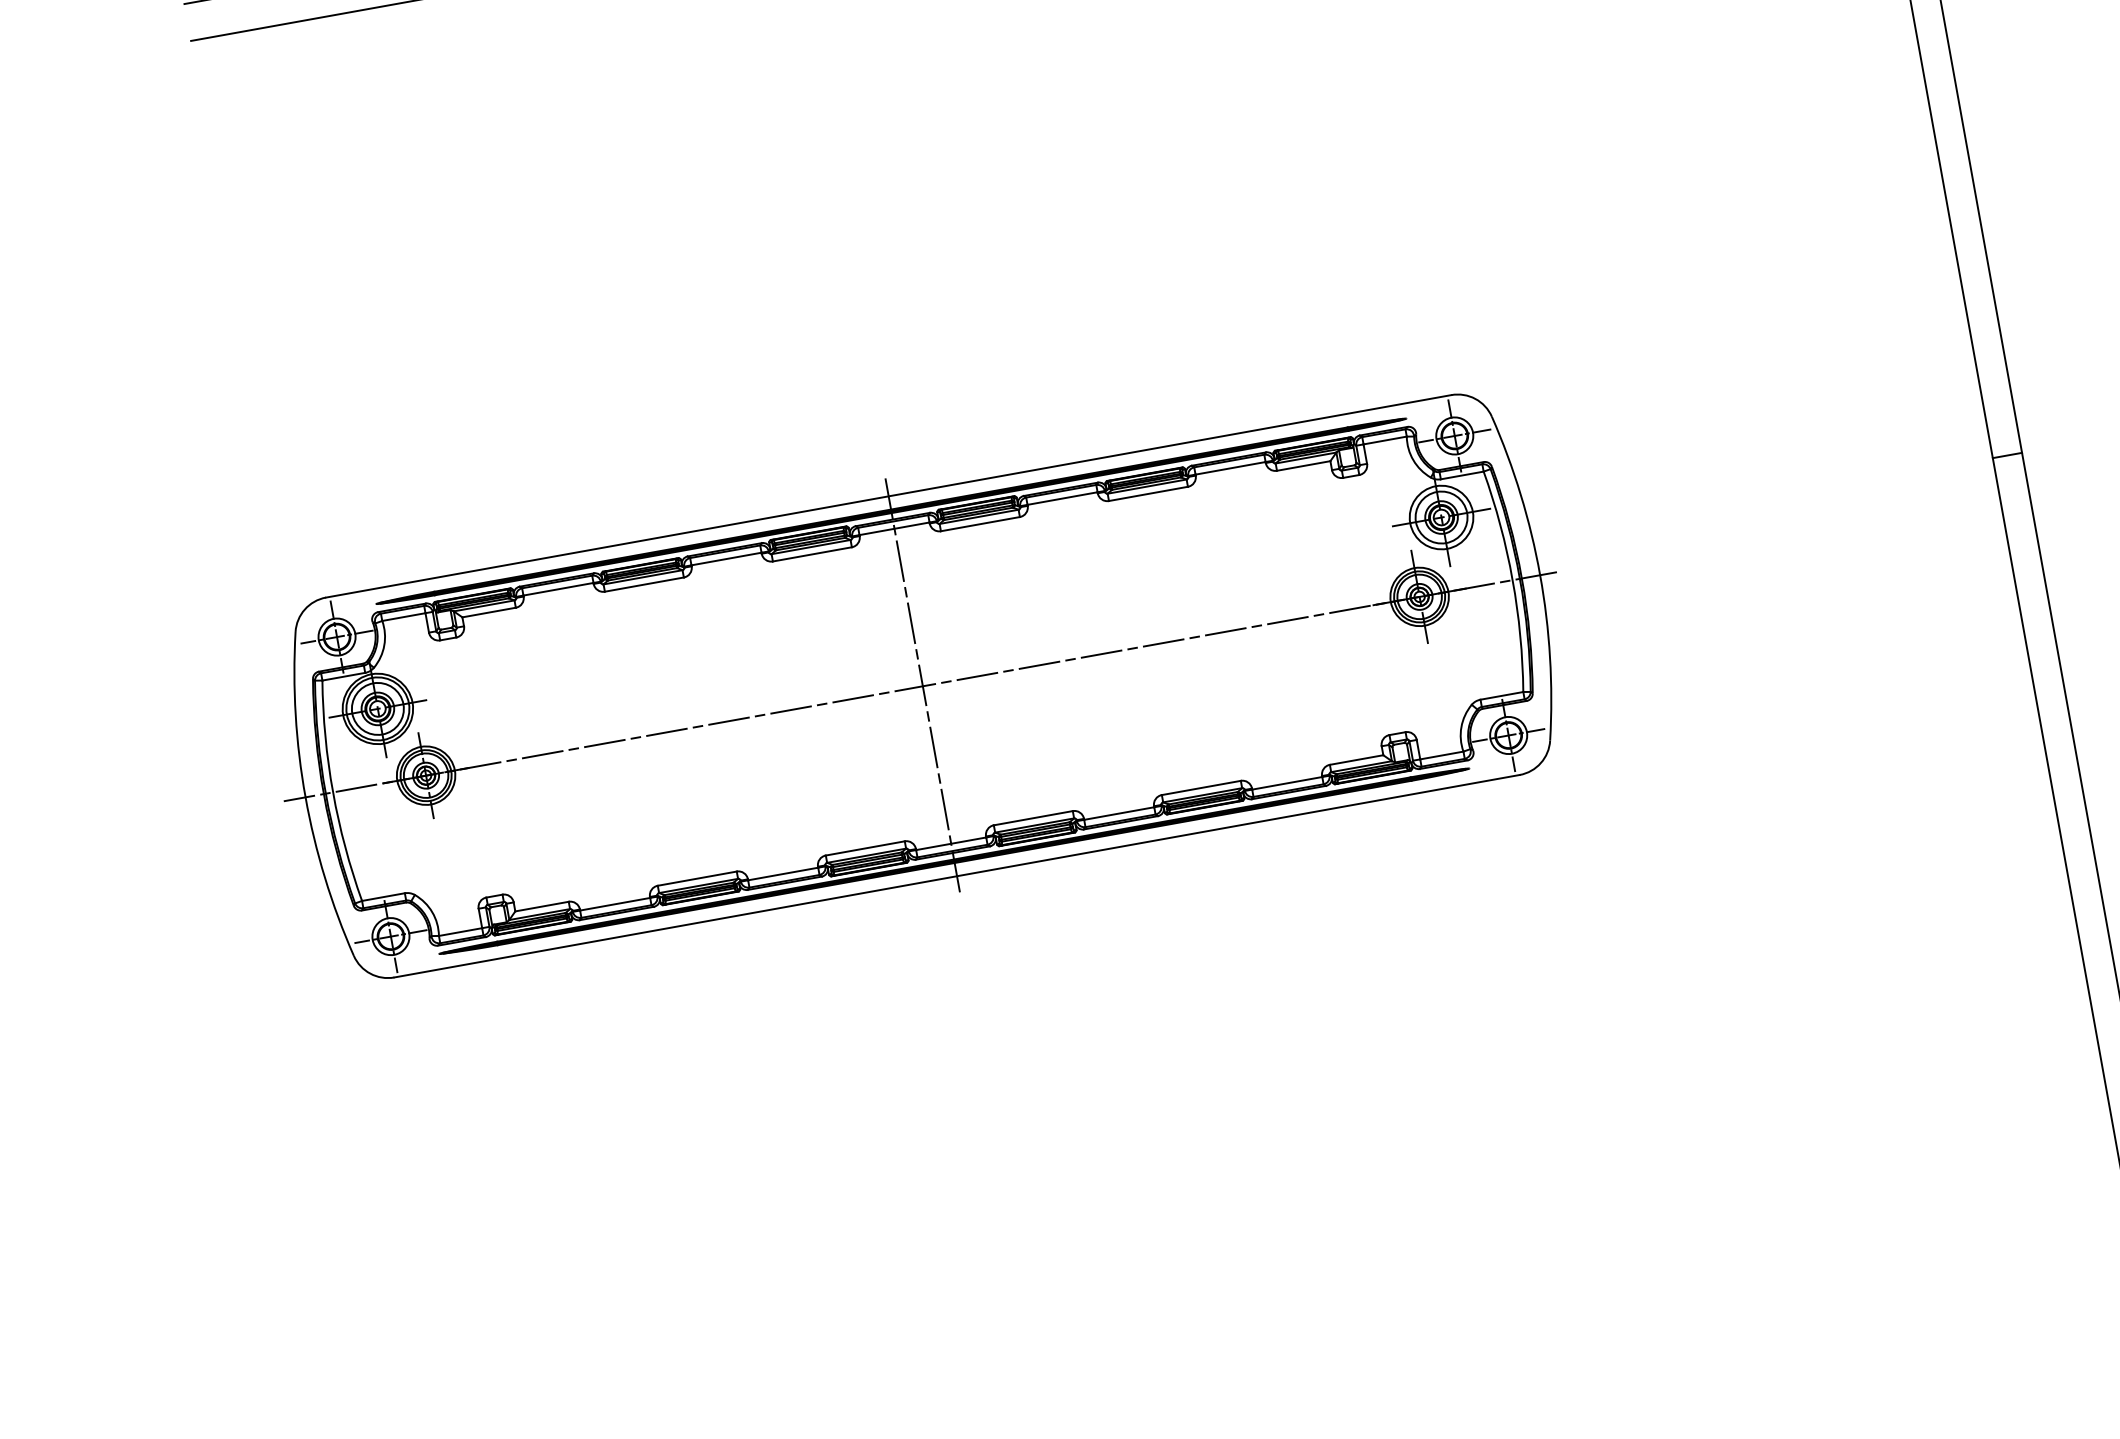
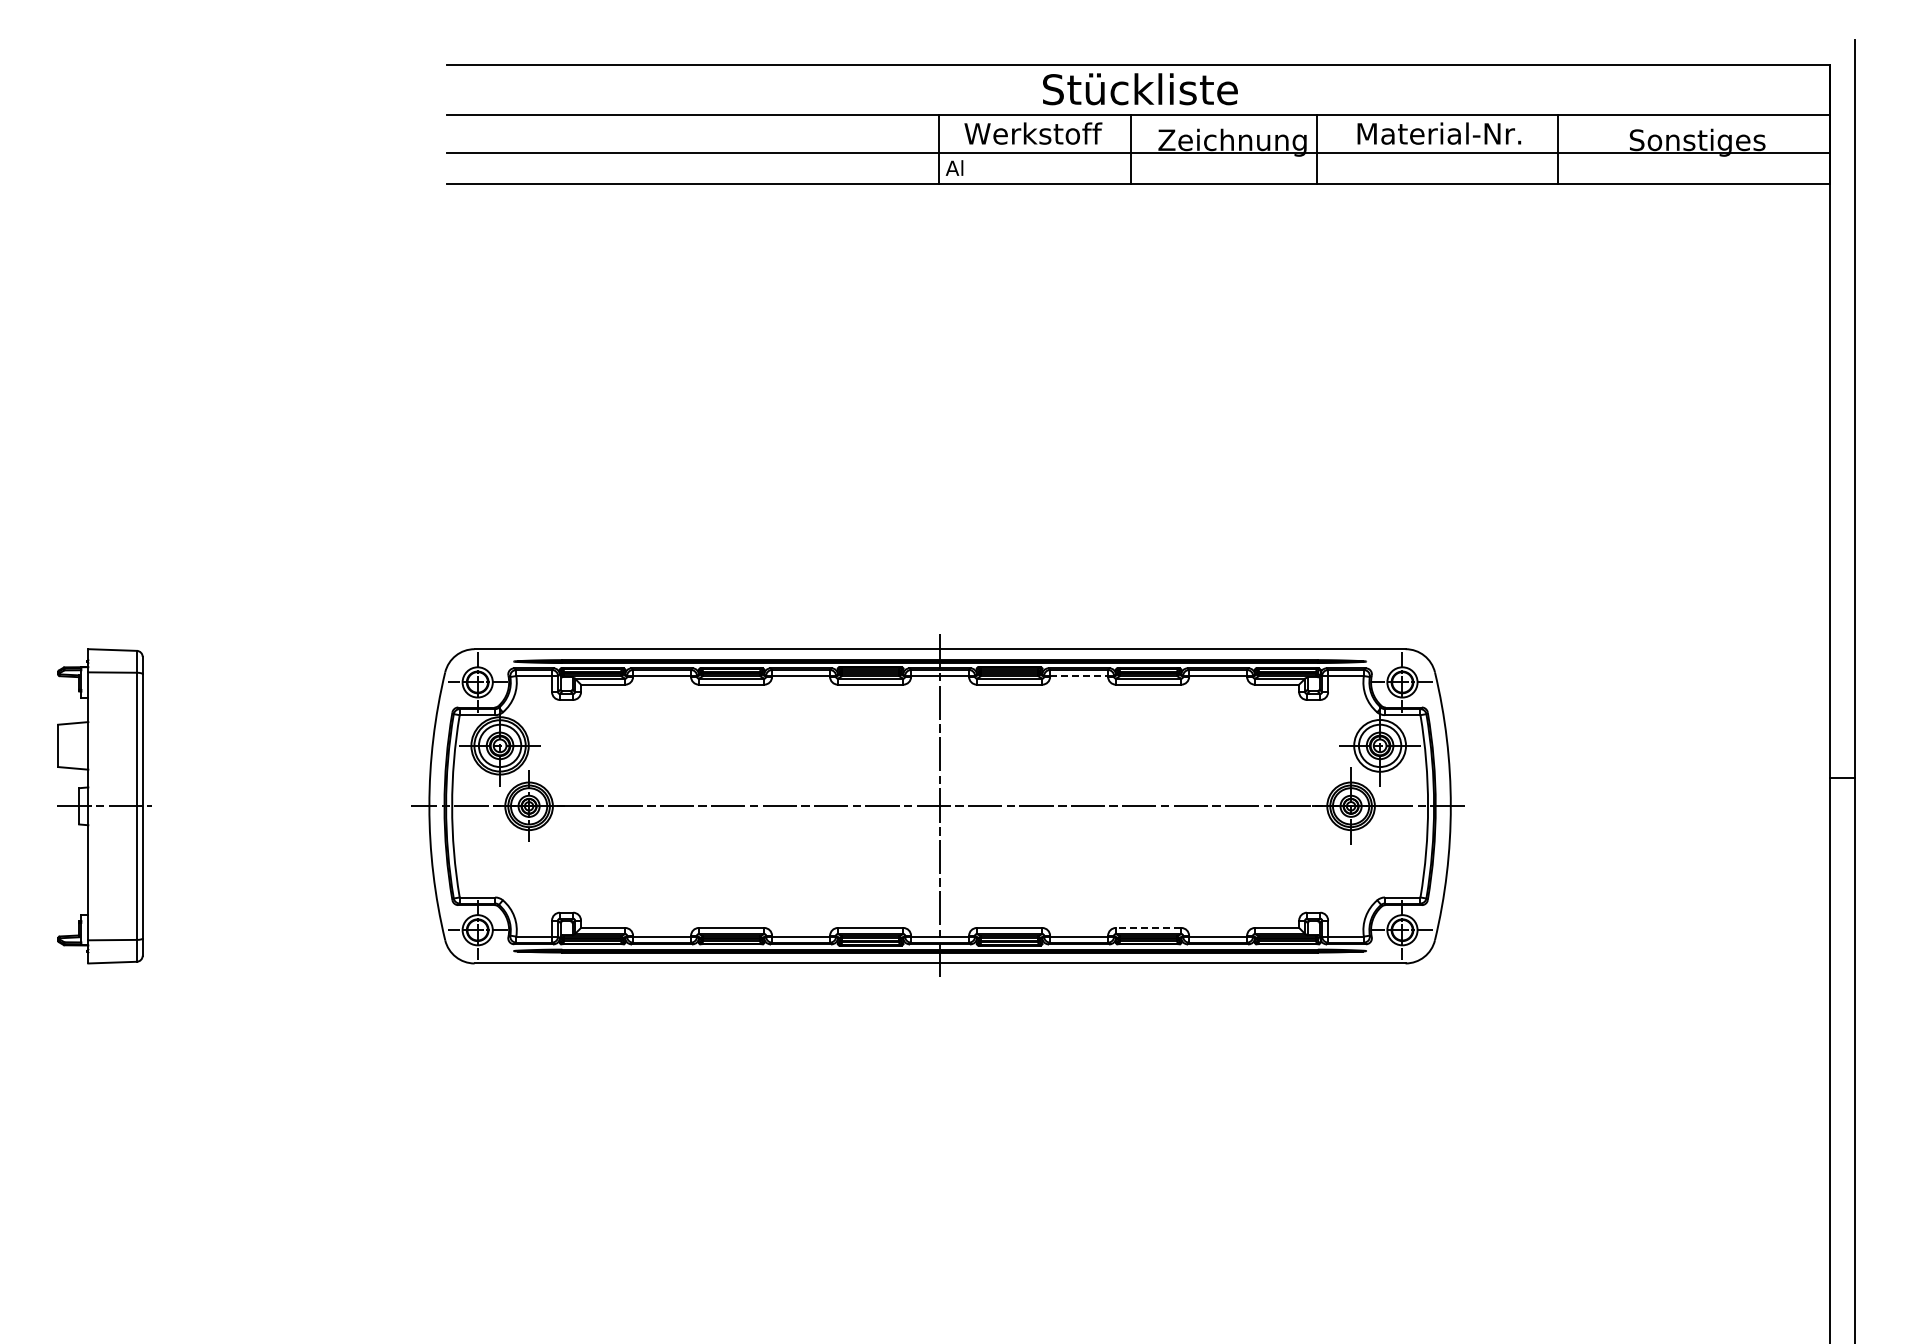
line: (1063, 499) -> (1079, 676), solid -> dashed
line: (1201, 787) -> (1148, 927), solid -> dashed

